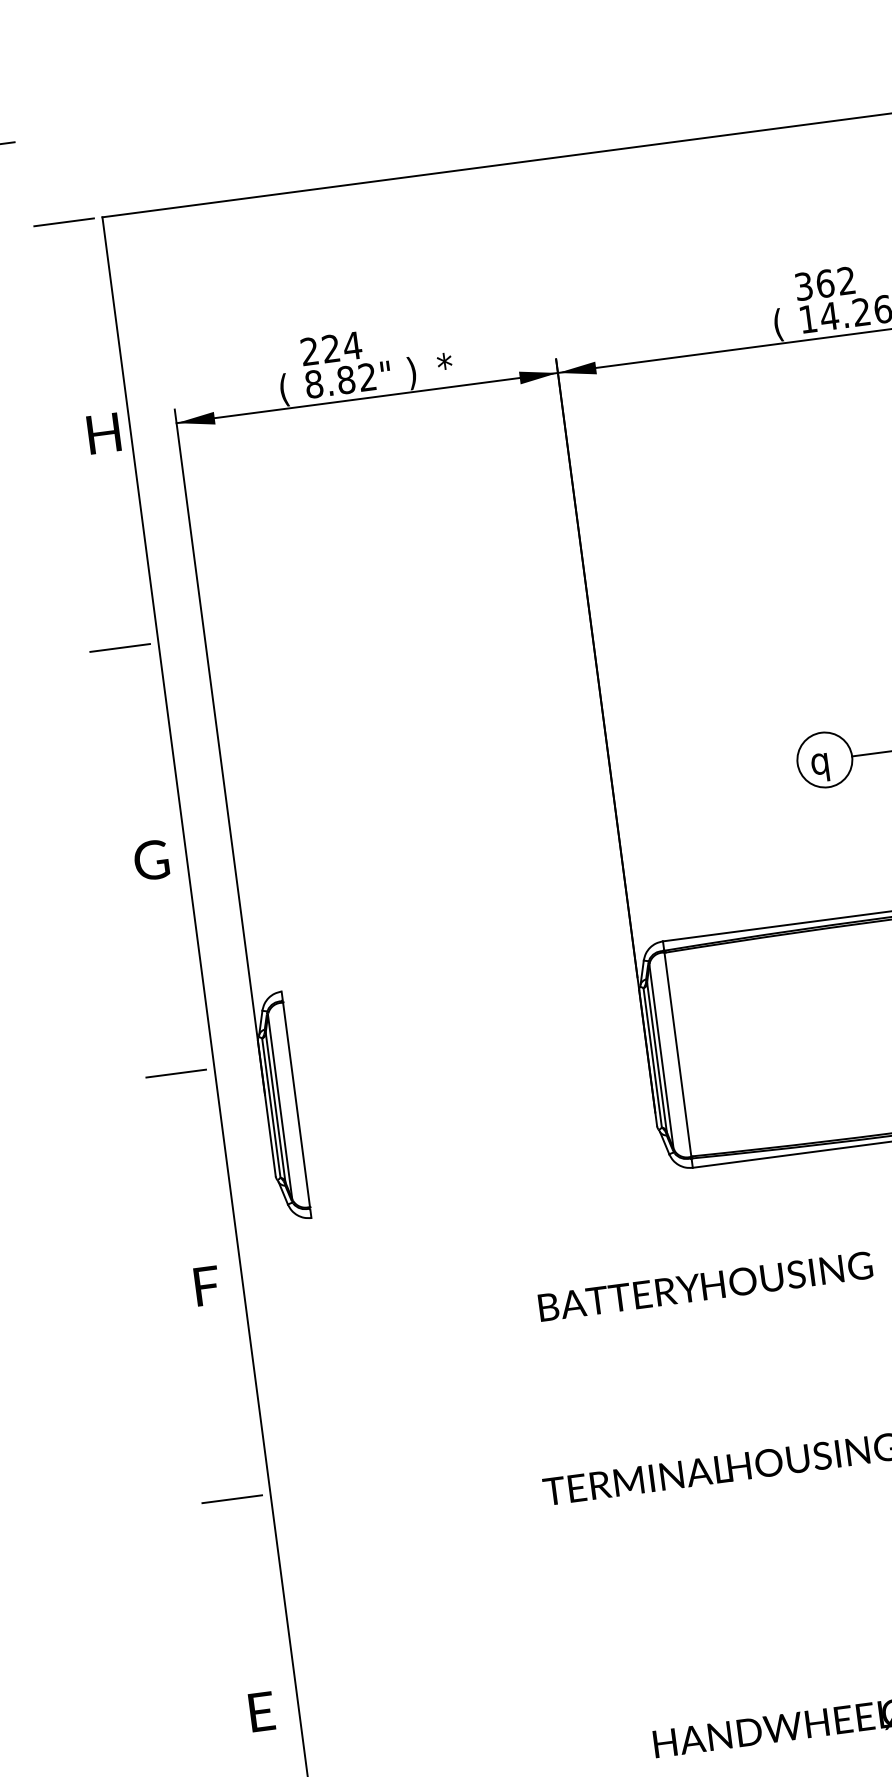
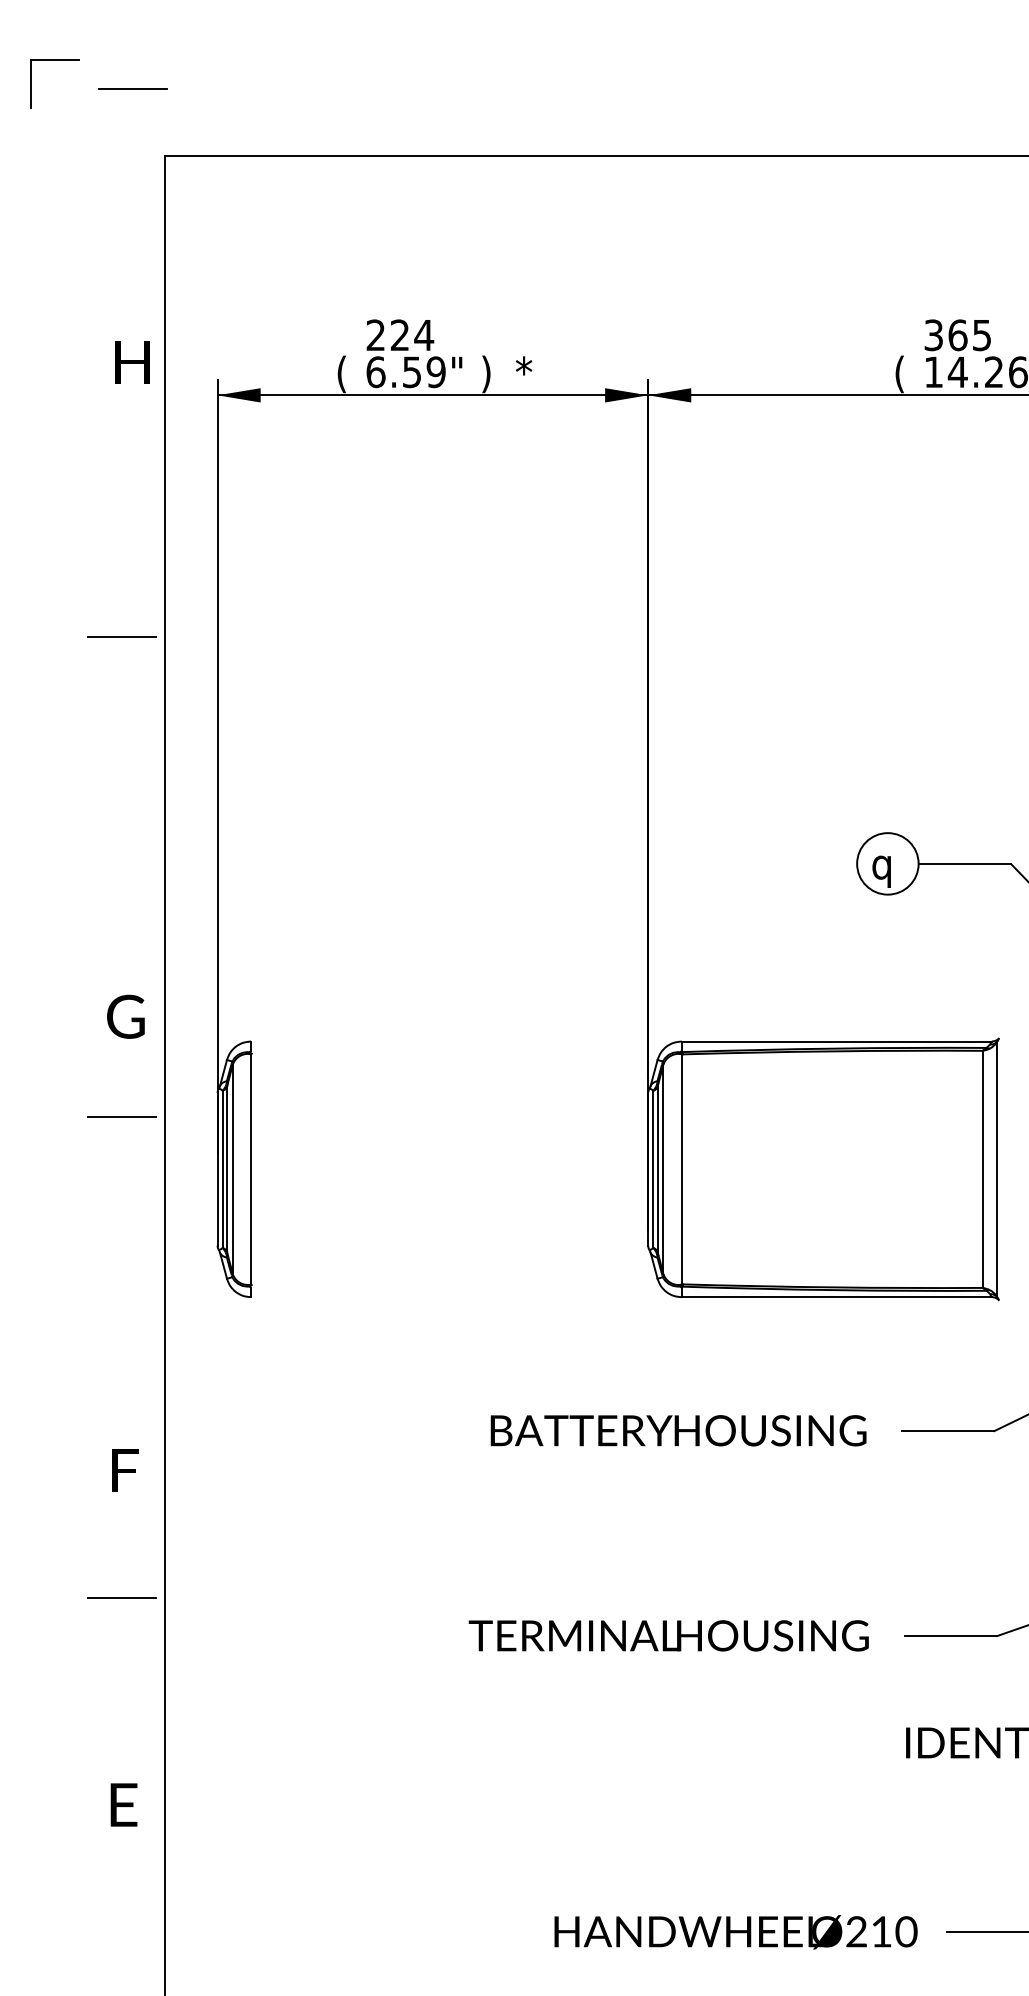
line: (63, 221) -> (132, 88), moved
text: (846, 281) -> (981, 335), 362 -> 365
text: (340, 381) -> (405, 372), 8.82" -> 6.59"
text: (104, 433) -> (132, 362), moved
text: (151, 860) -> (125, 1016), moved
text: (207, 1286) -> (125, 1470), moved
text: (261, 1711) -> (123, 1804), moved

